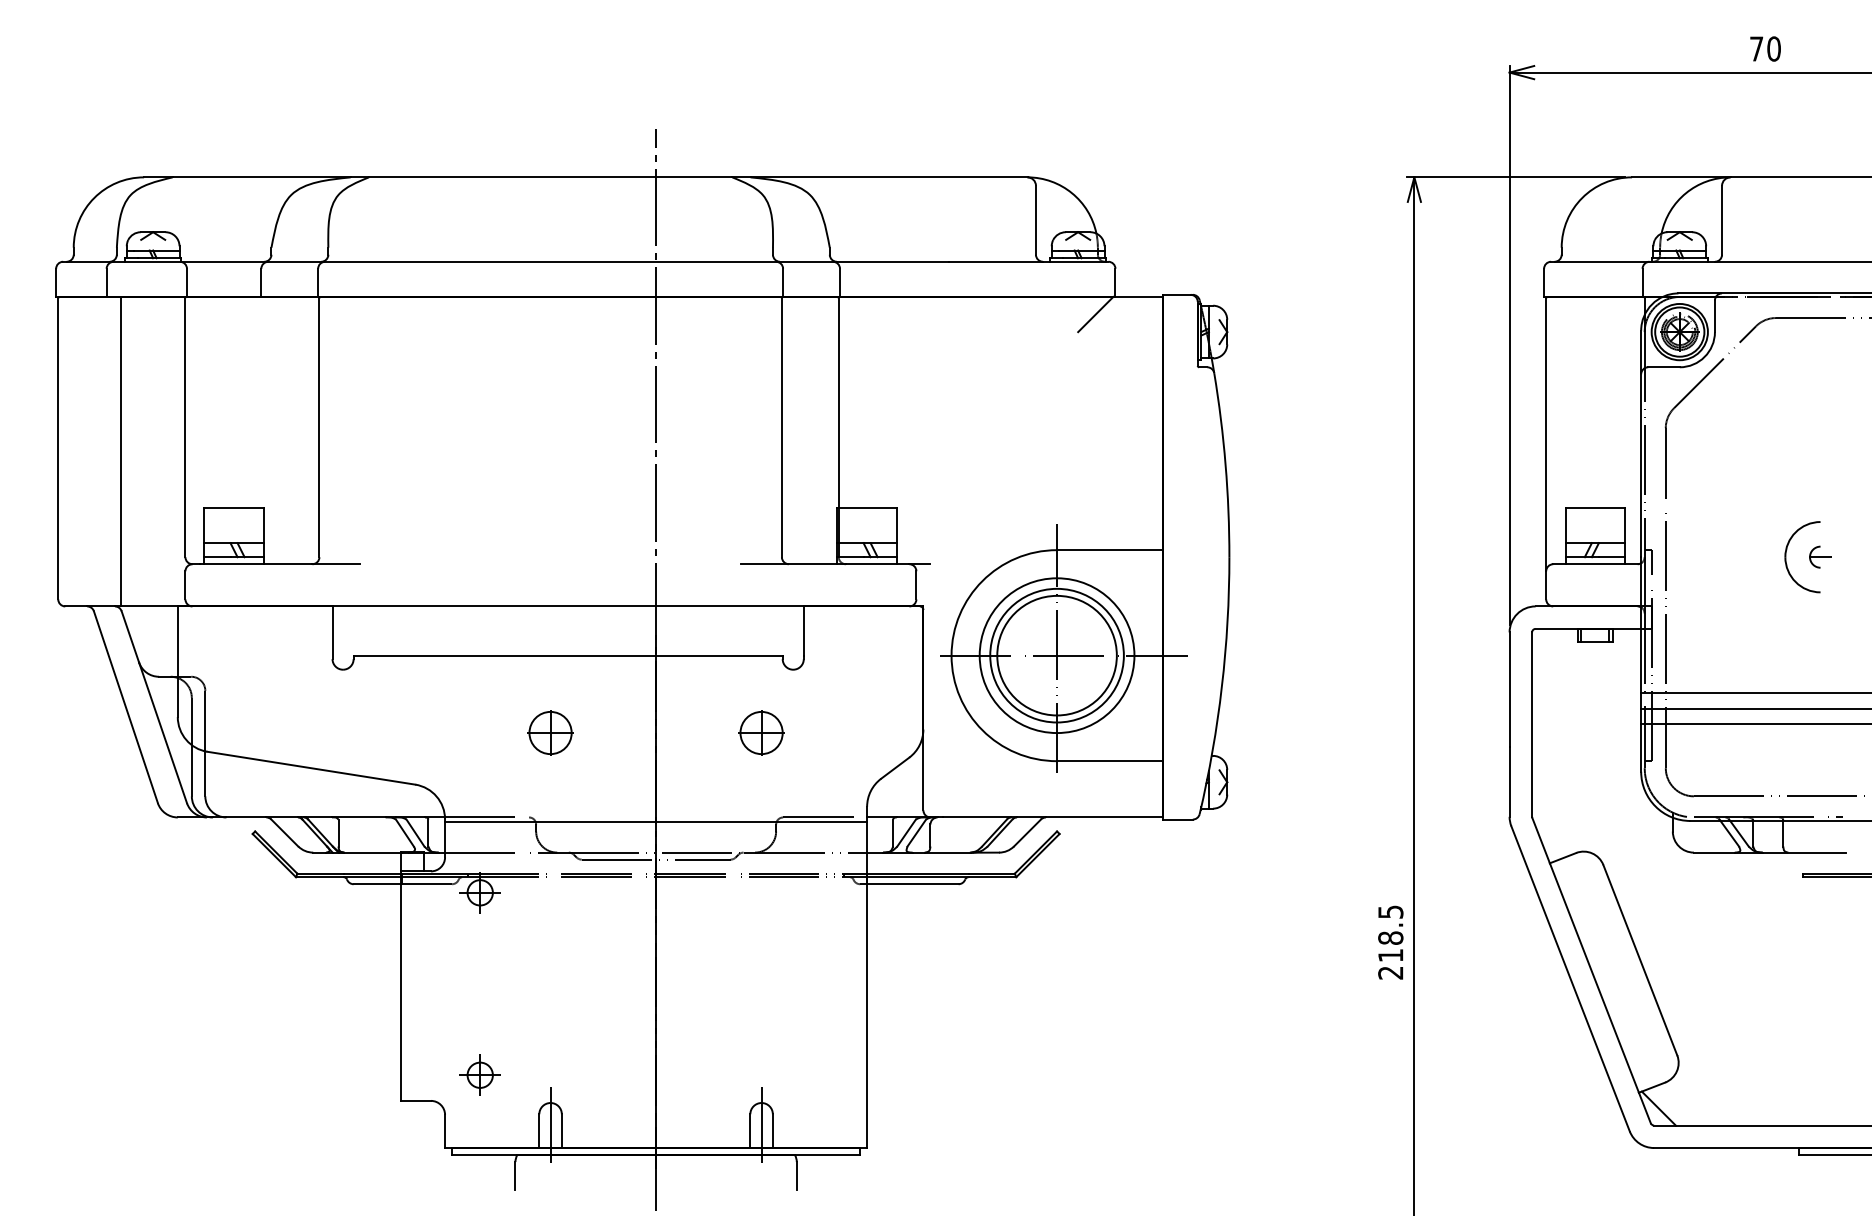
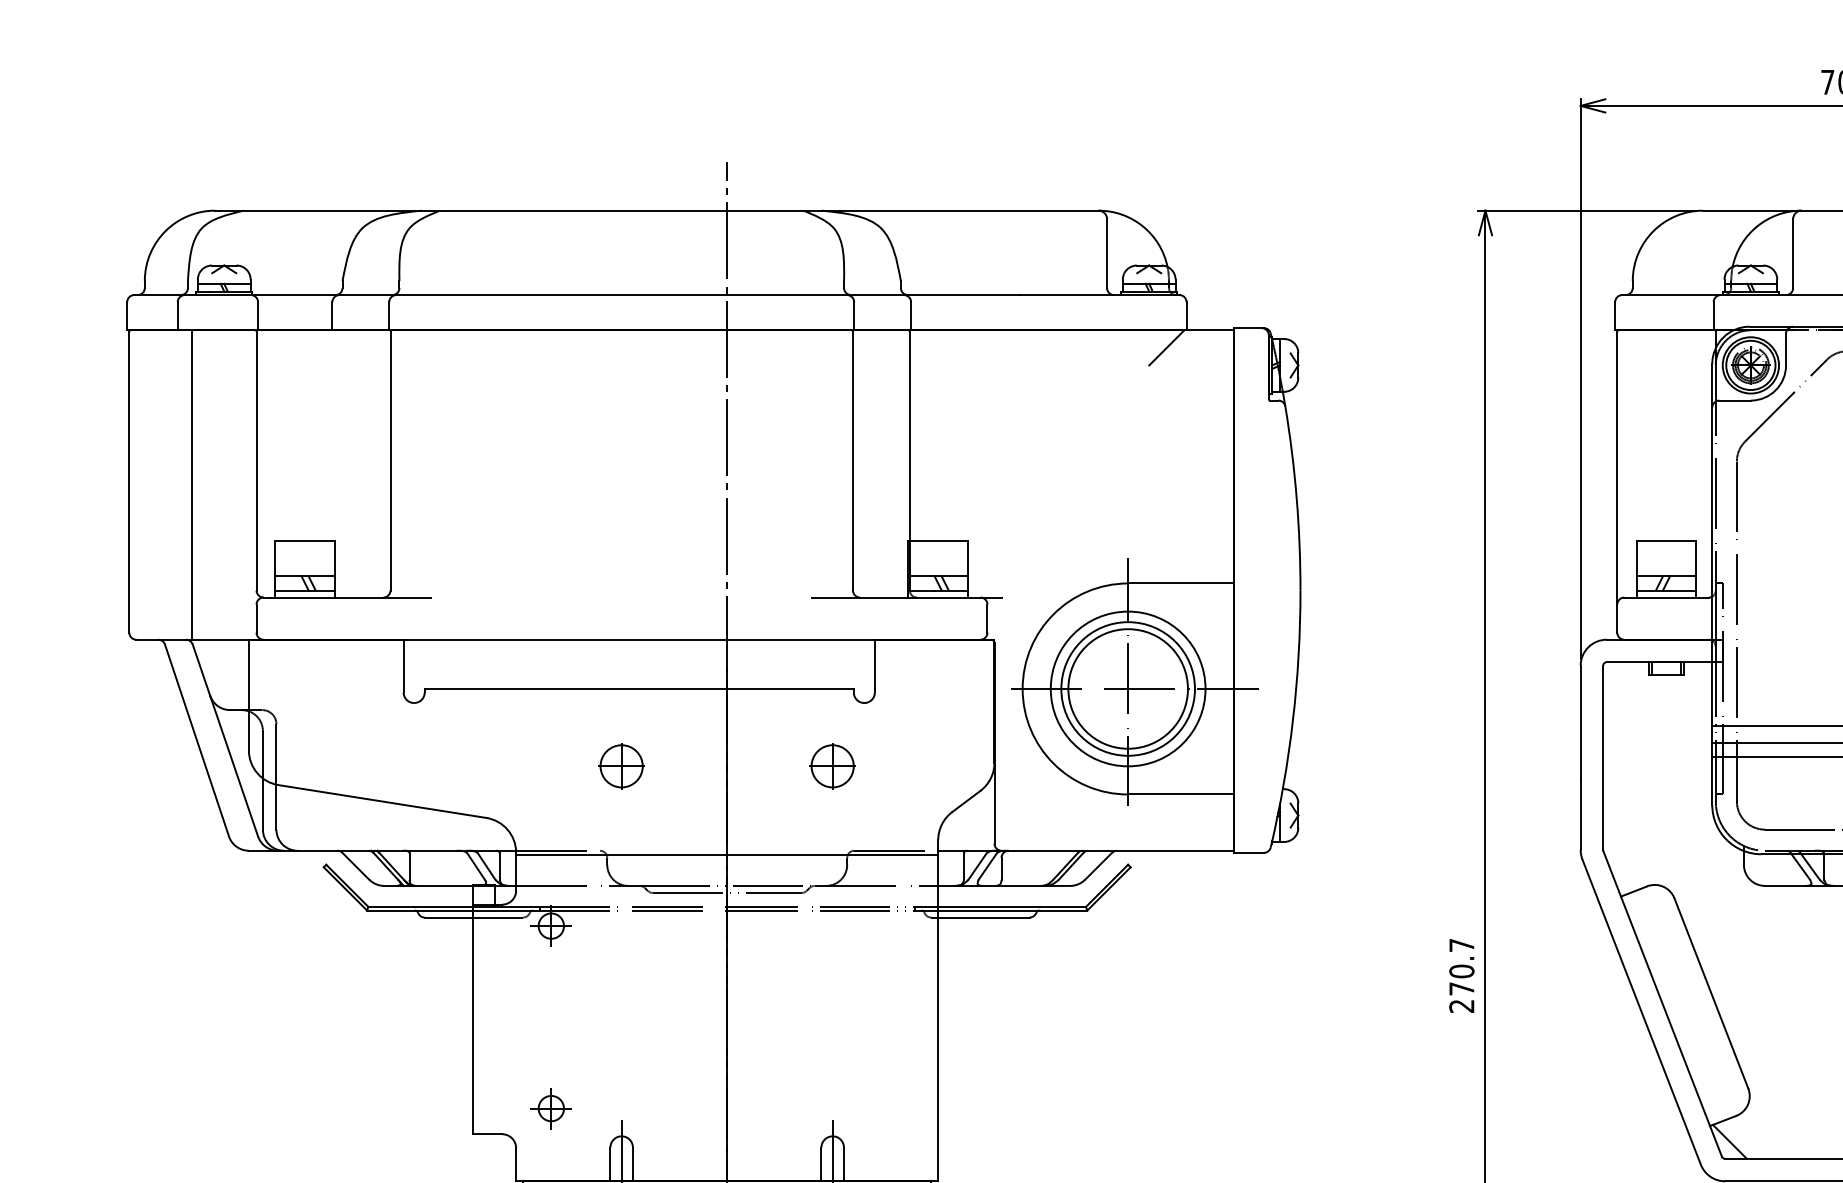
text: (1390, 933) -> (1461, 966), 218.5 -> 270.7

